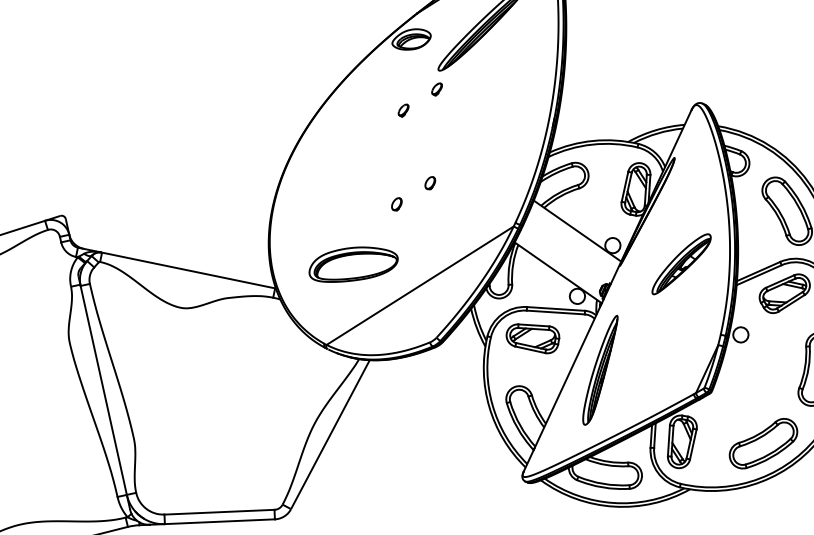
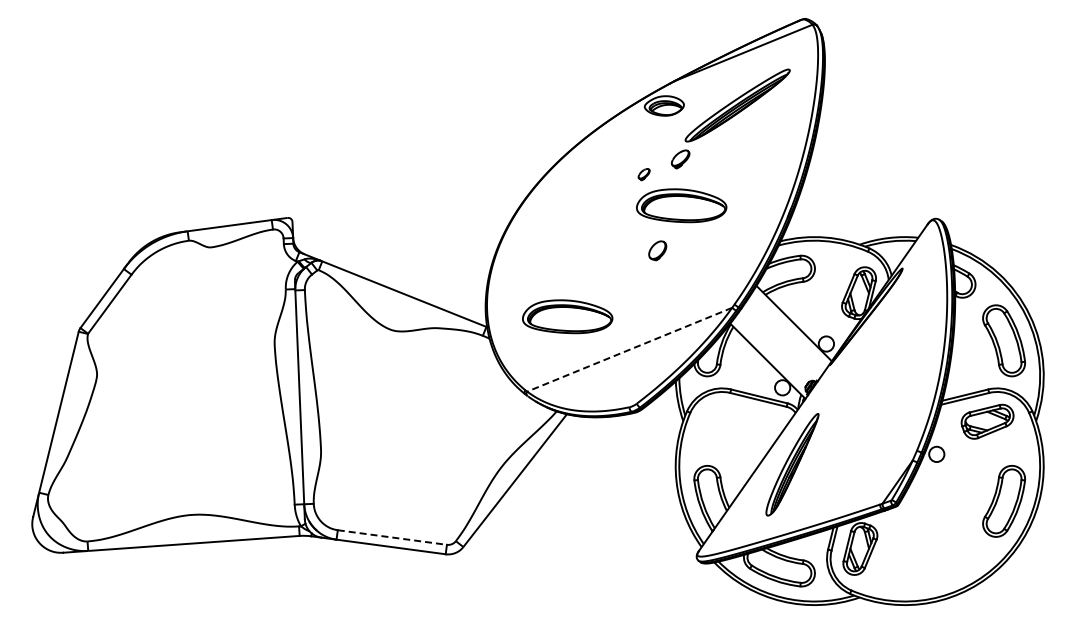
part: (436, 89) -> (680, 159), size x1.6
part: (445, 134) -> (681, 205), added
part: (430, 183) -> (657, 250), size x1.6
part: (396, 204) -> (620, 265), removed
part: (681, 264) -> (890, 374), removed
line: (419, 285) -> (629, 349), solid -> dashed
part: (533, 338) -> (731, 421), removed
part: (763, 443) -> (939, 565), removed
line: (219, 512) -> (392, 537), solid -> dashed

